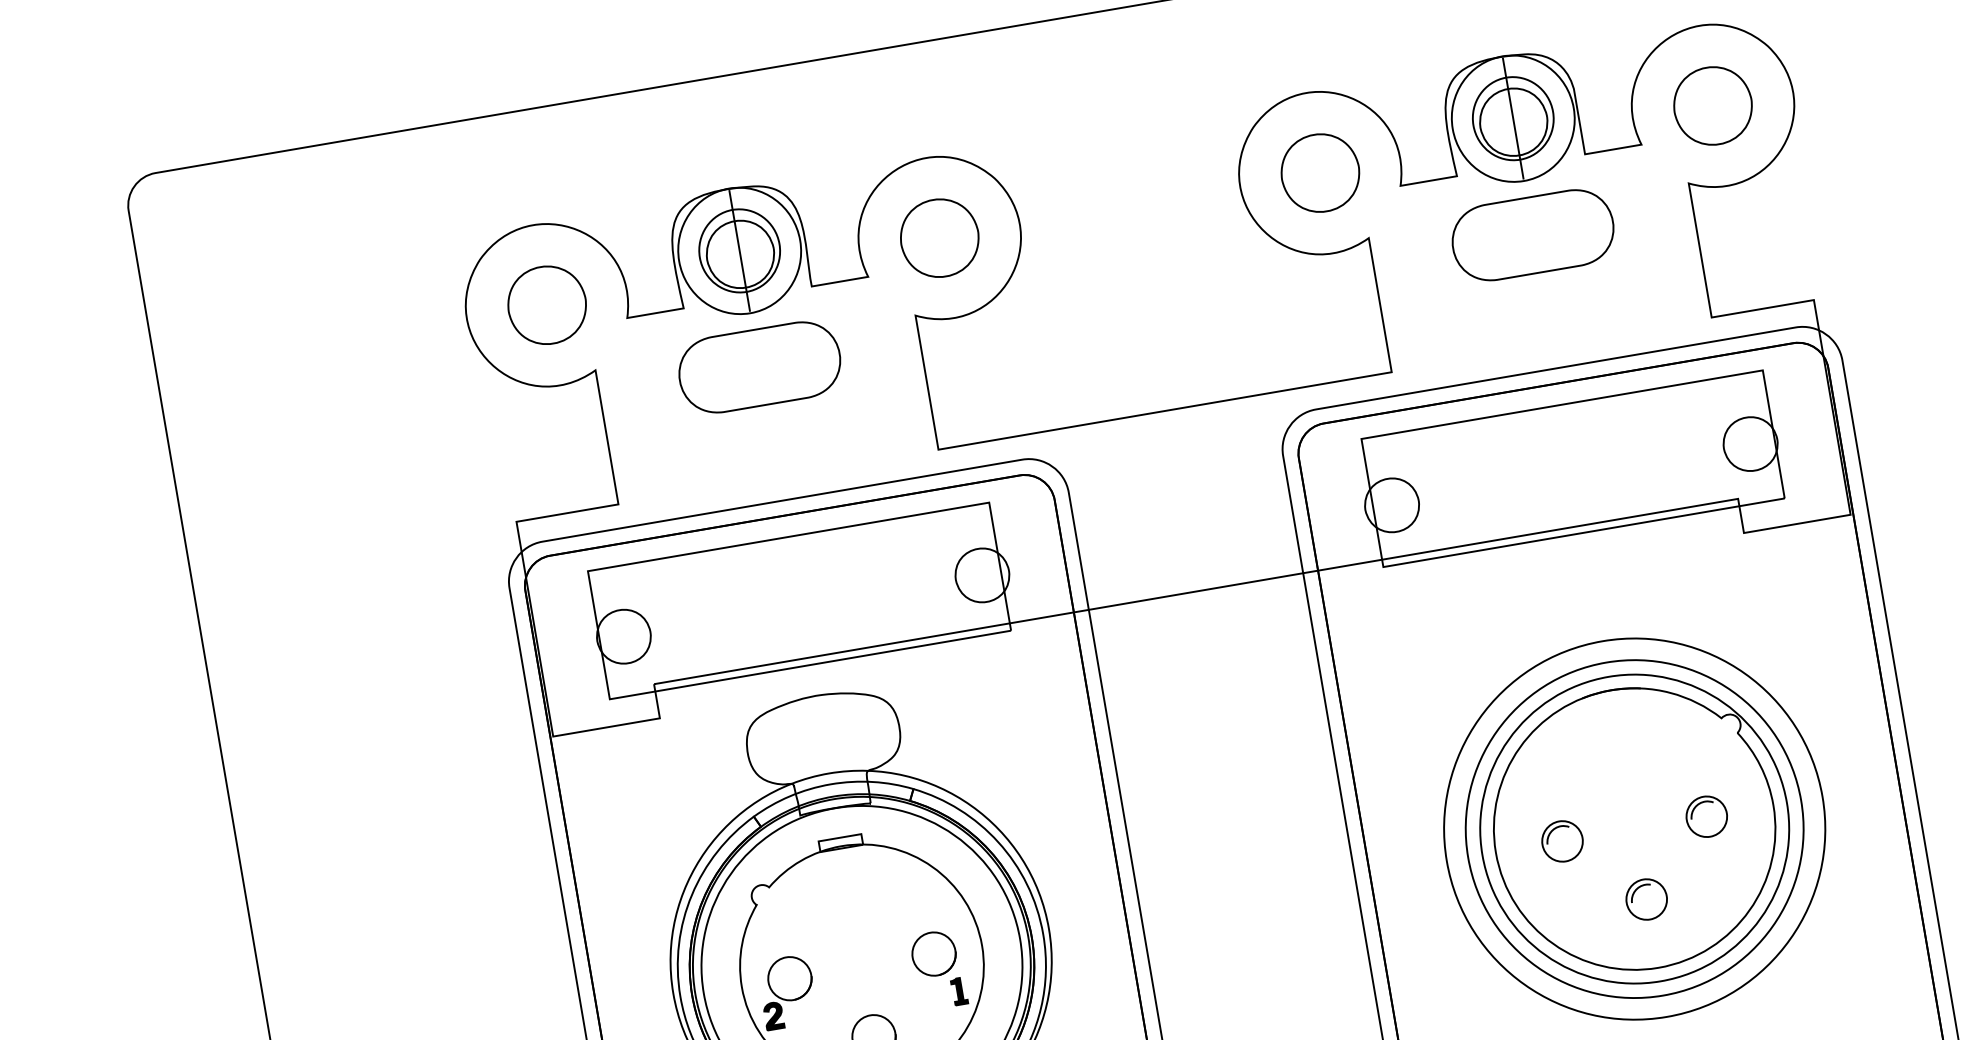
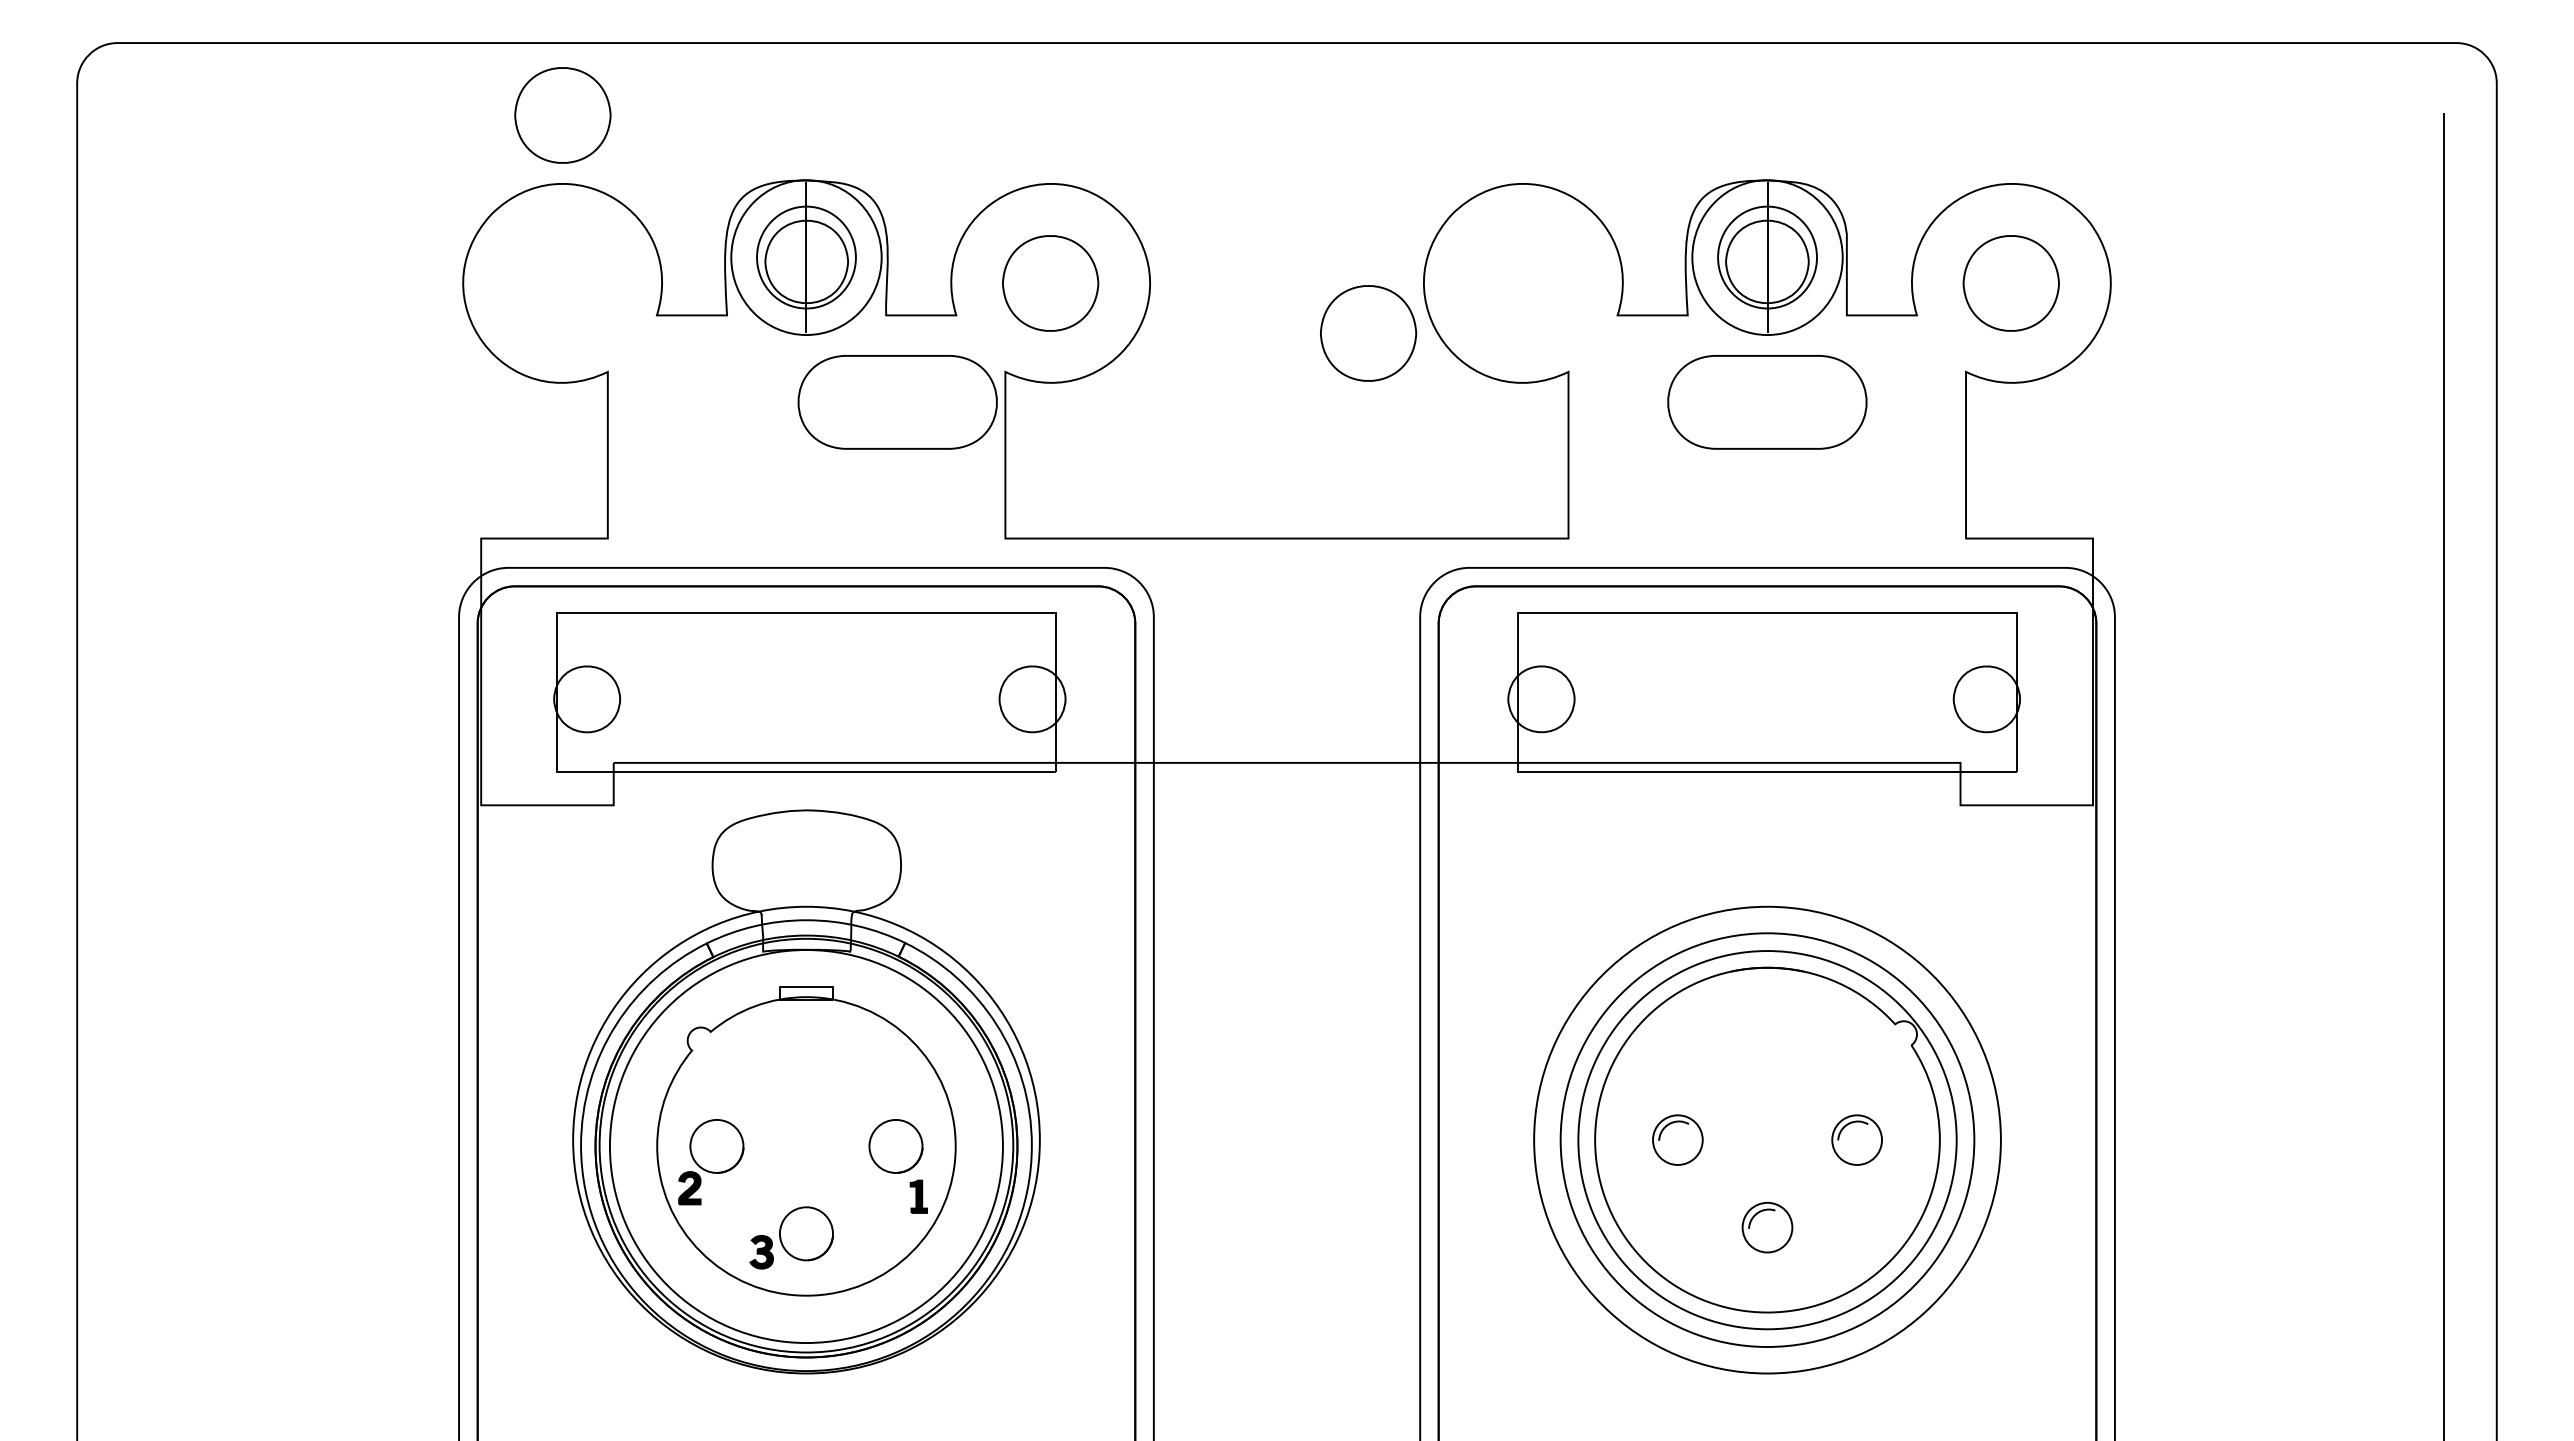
part: (1320, 173) -> (1368, 333), moved
part: (546, 305) -> (562, 115), moved
part: (759, 367) -> (897, 402), moved

